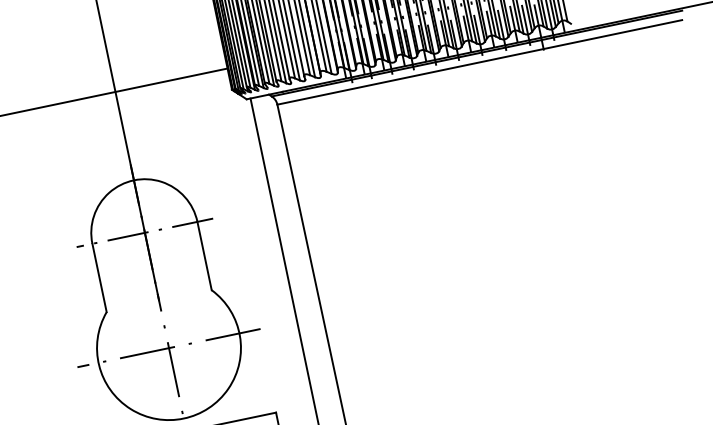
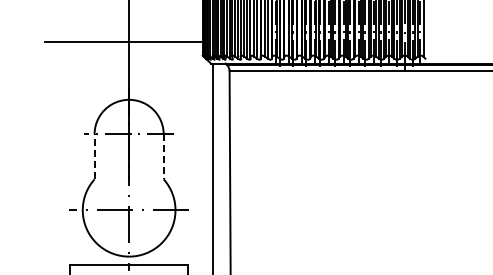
line: (204, 257) -> (163, 157), solid -> dashed
line: (99, 277) -> (94, 156), solid -> dashed

